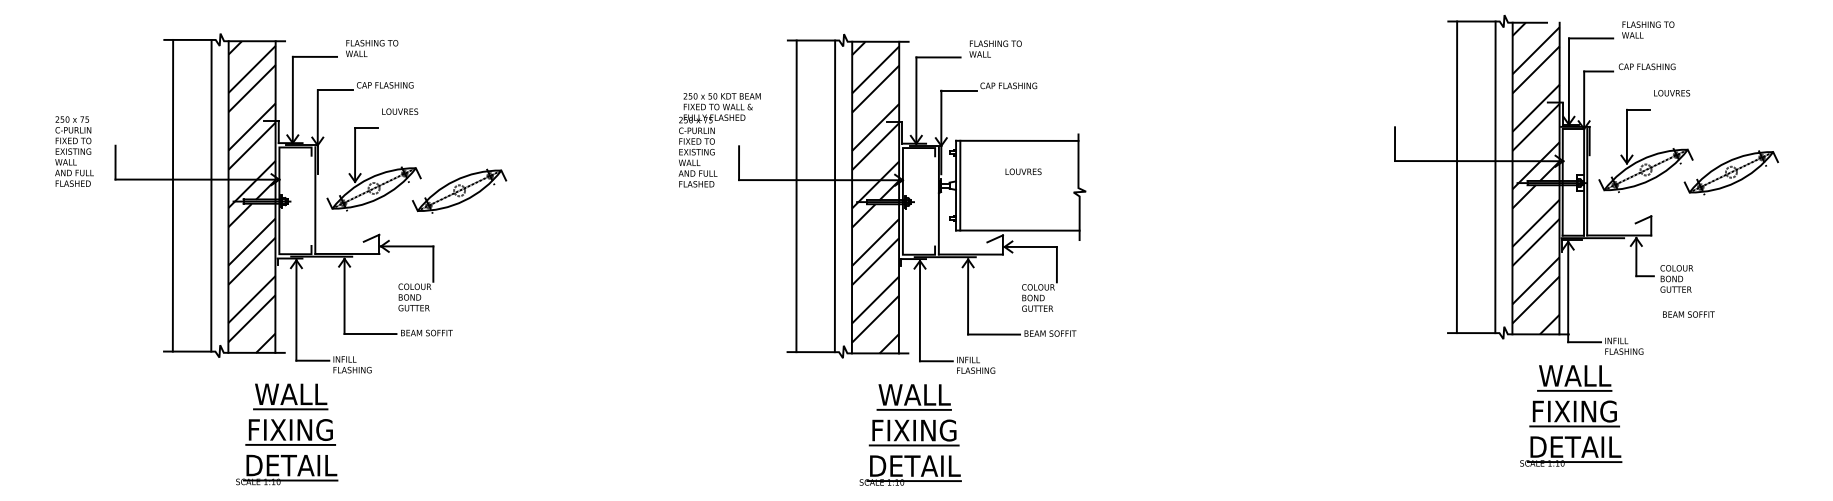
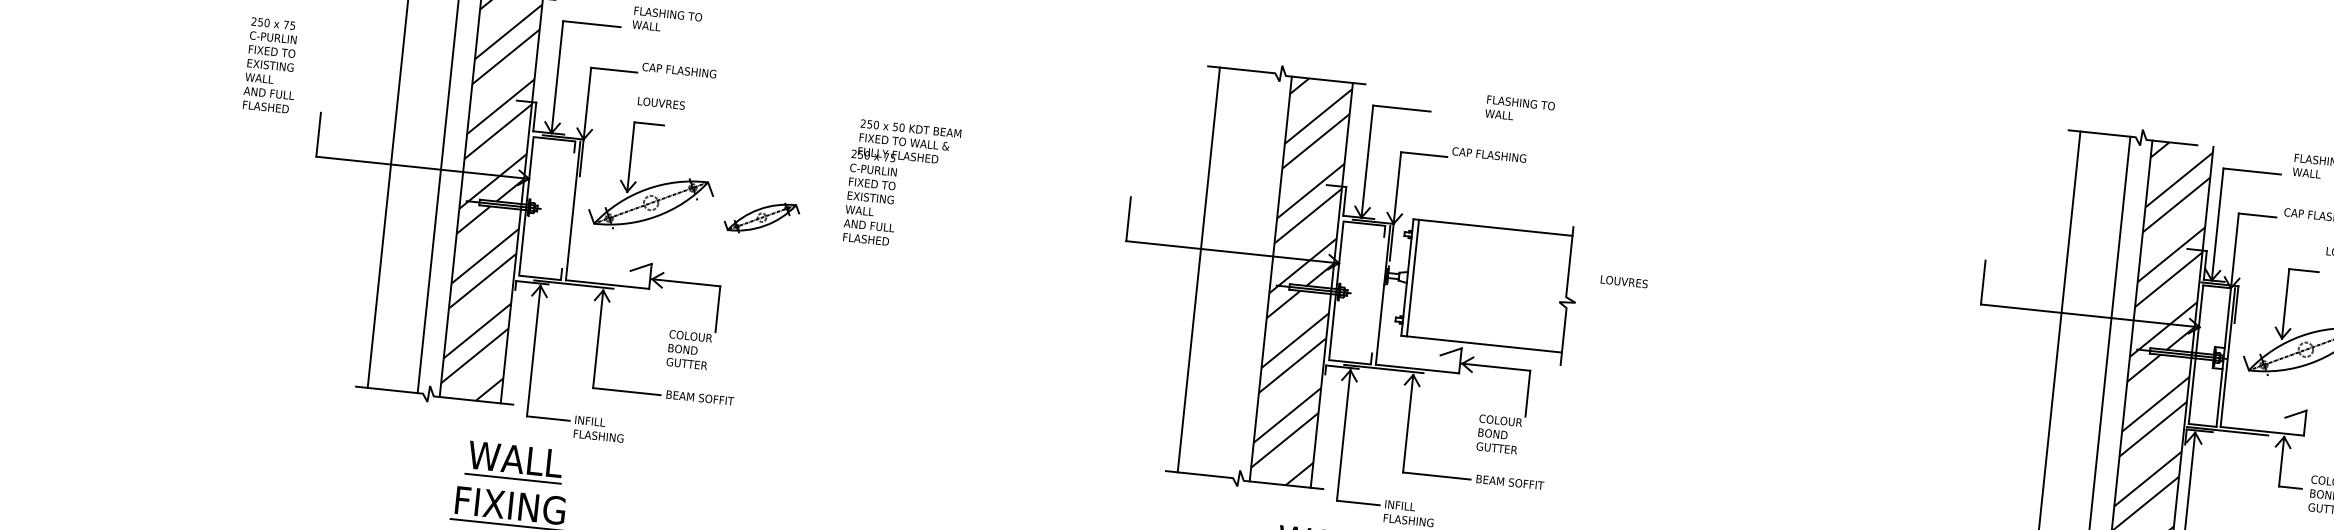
text: (995, 48) -> (1519, 109), moved
text: (400, 111) -> (661, 103), moved
text: (719, 140) -> (901, 185), moved
text: (74, 151) -> (271, 65), moved
text: (1023, 171) -> (1624, 281), moved
part: (459, 190) -> (761, 217), size x0.6
line: (834, 196) -> (1248, 275), removed

